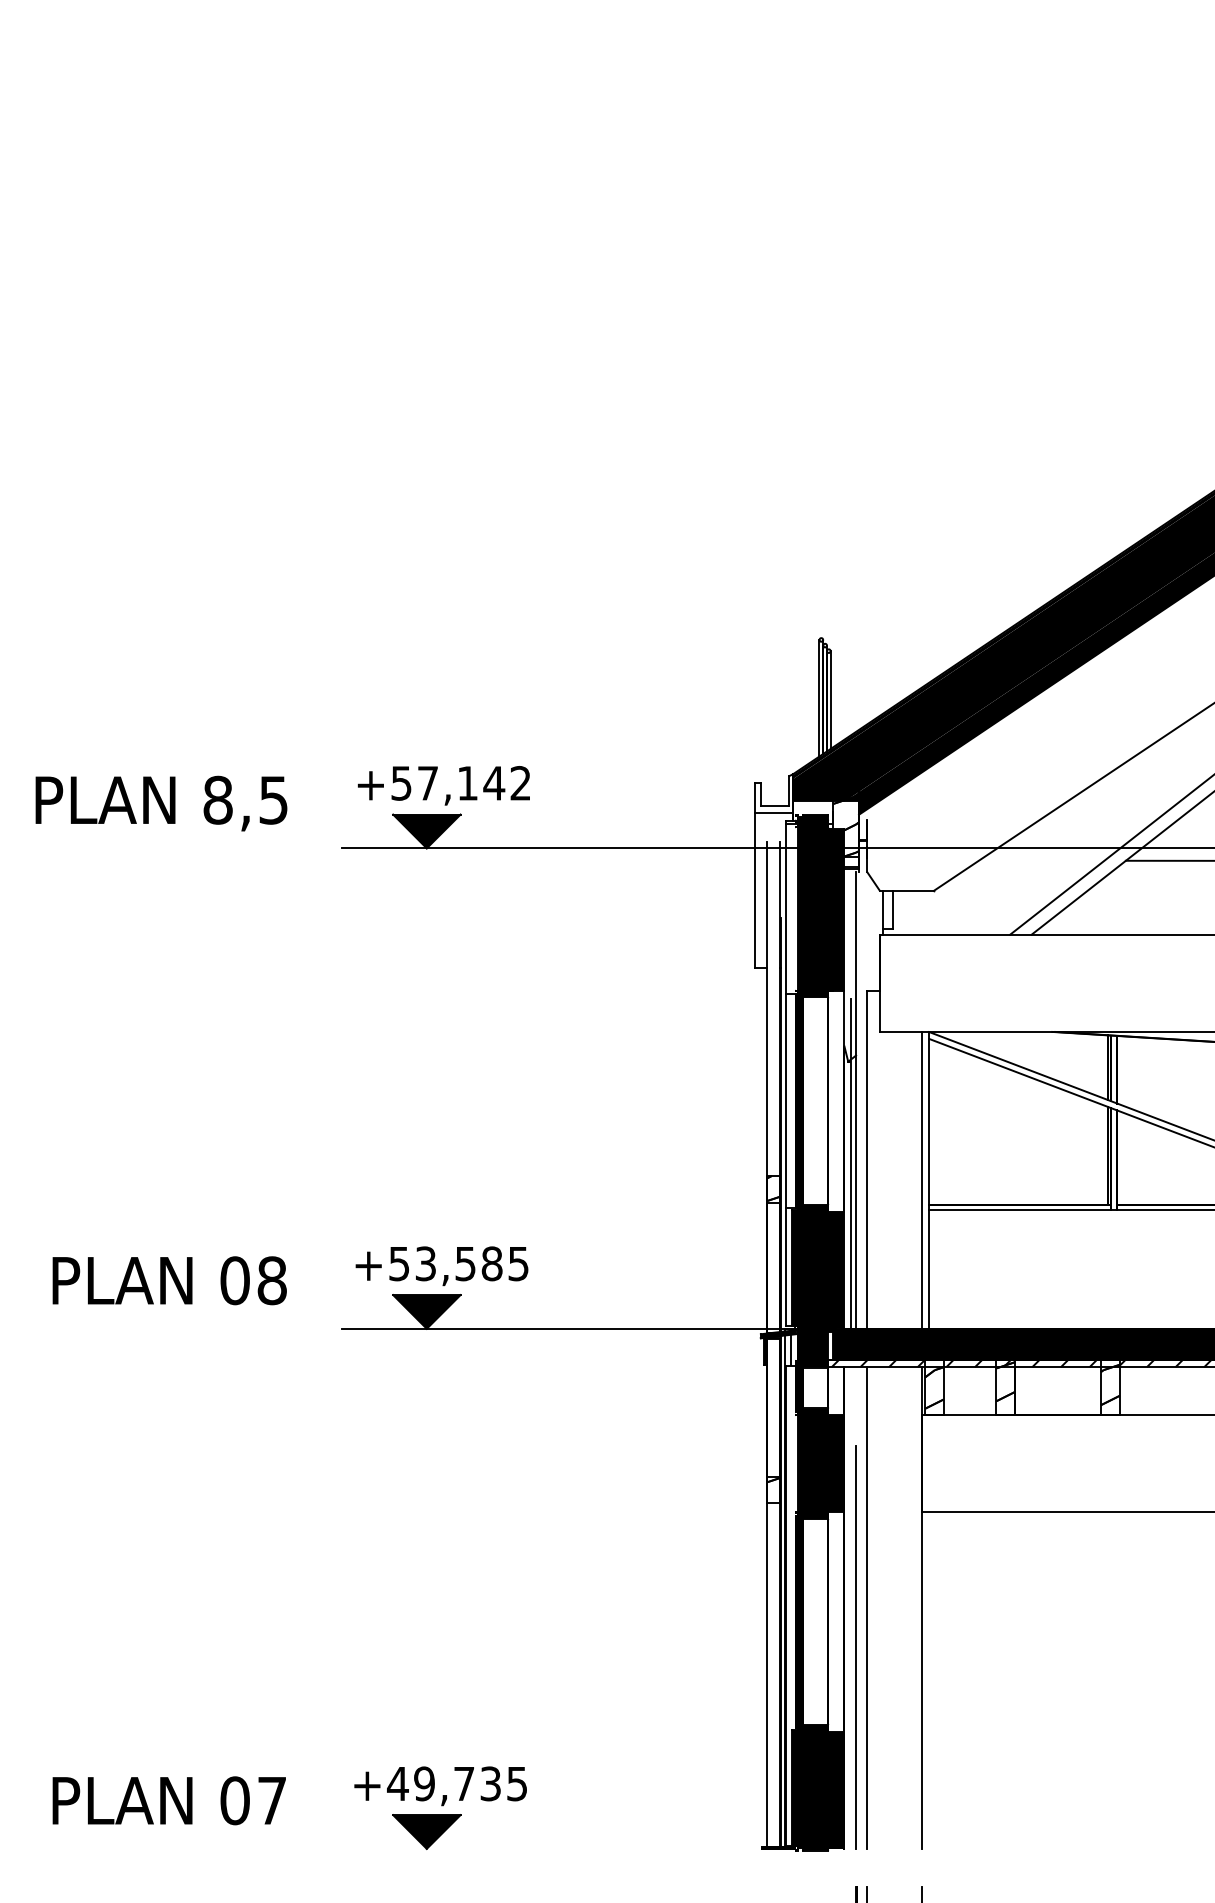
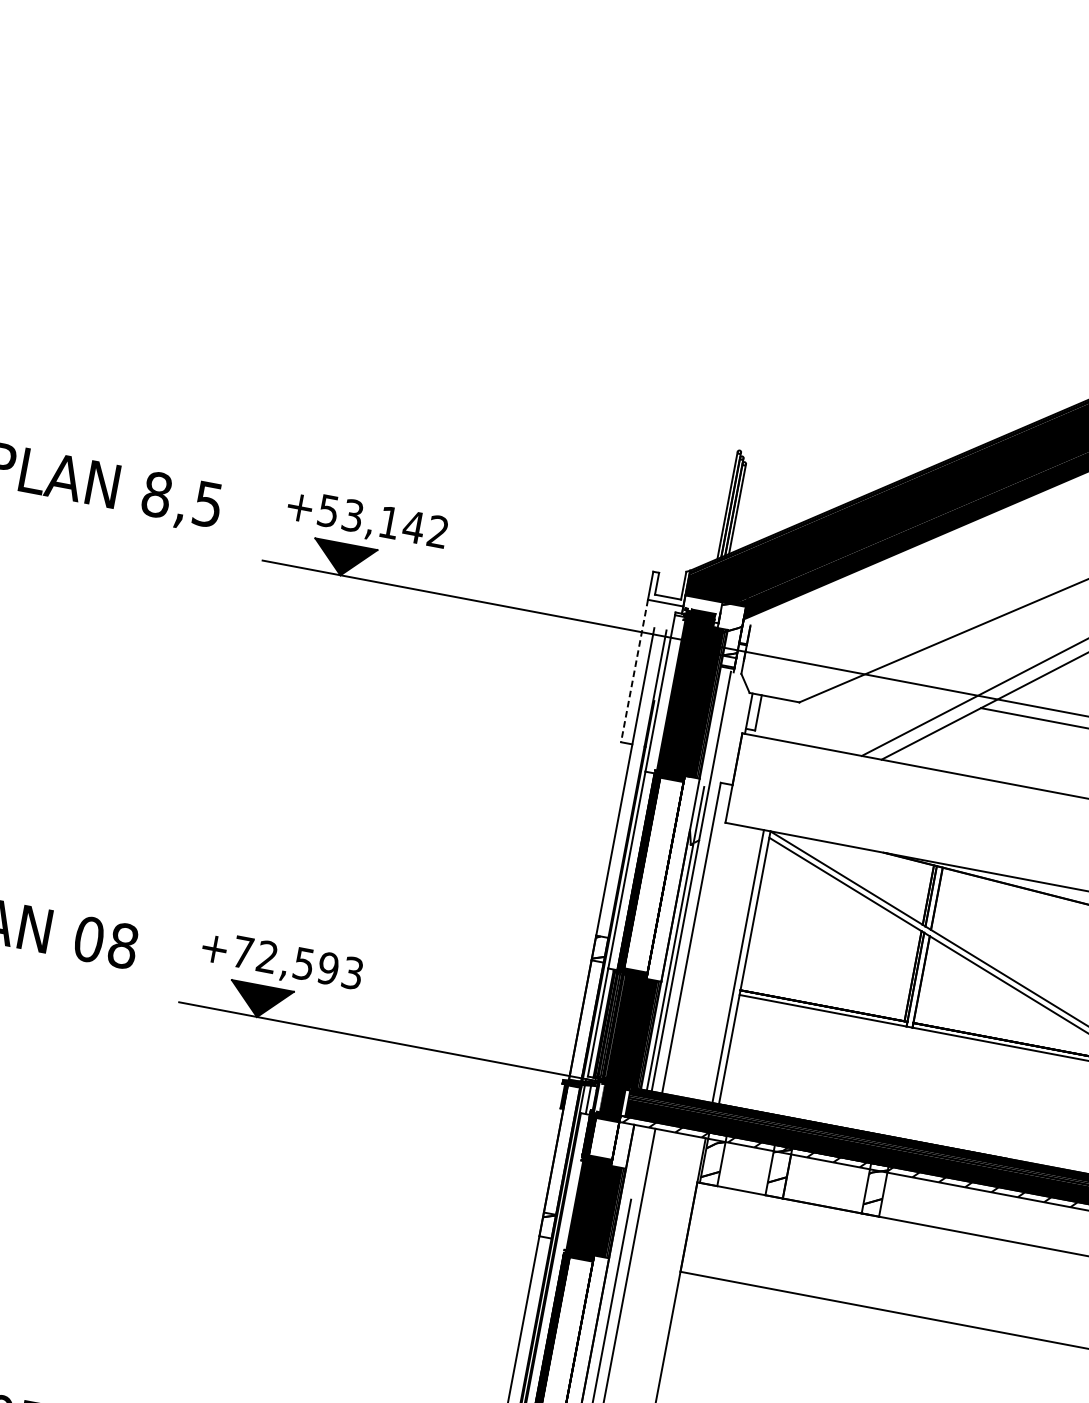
text: (427, 783) -> (352, 515), +57,142 -> +53,142
line: (754, 891) -> (634, 671), solid -> dashed
text: (458, 1263) -> (297, 962), +53,585 -> +72,593
fill: (802, 1345) -> (599, 1097), removed

